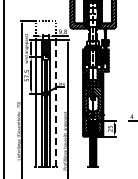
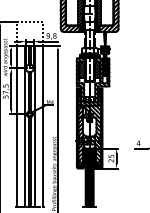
line: (55, 102) -> (42, 125), dashed -> solid

